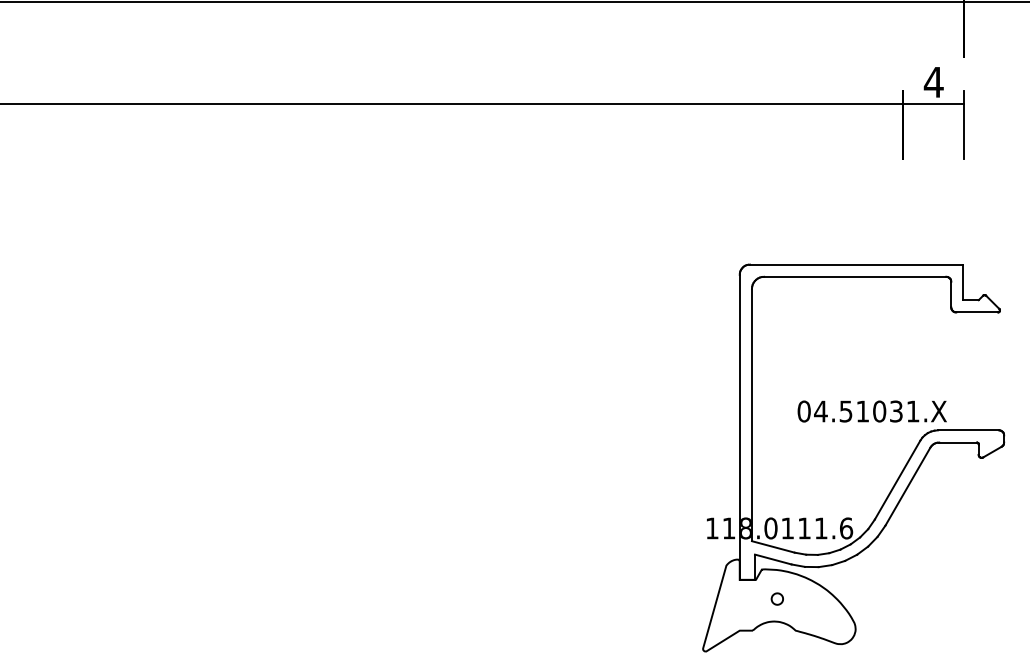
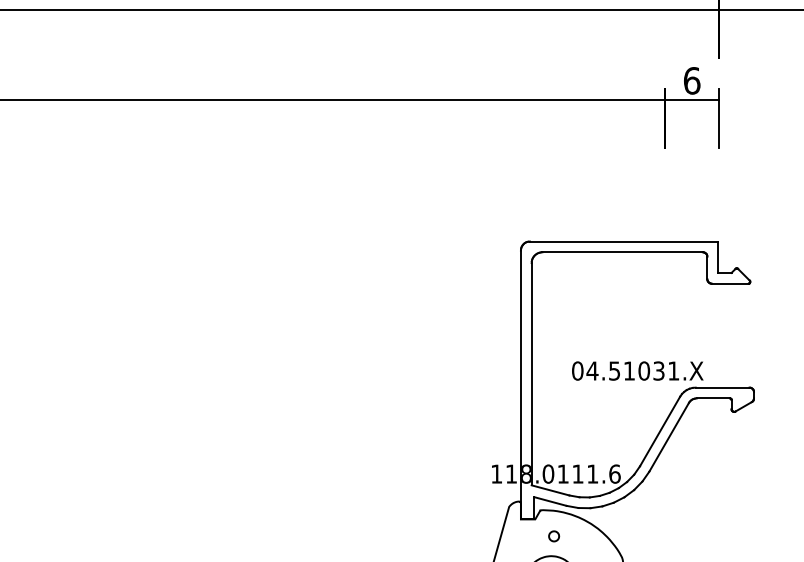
text: (933, 82) -> (691, 81), 4 -> 6

